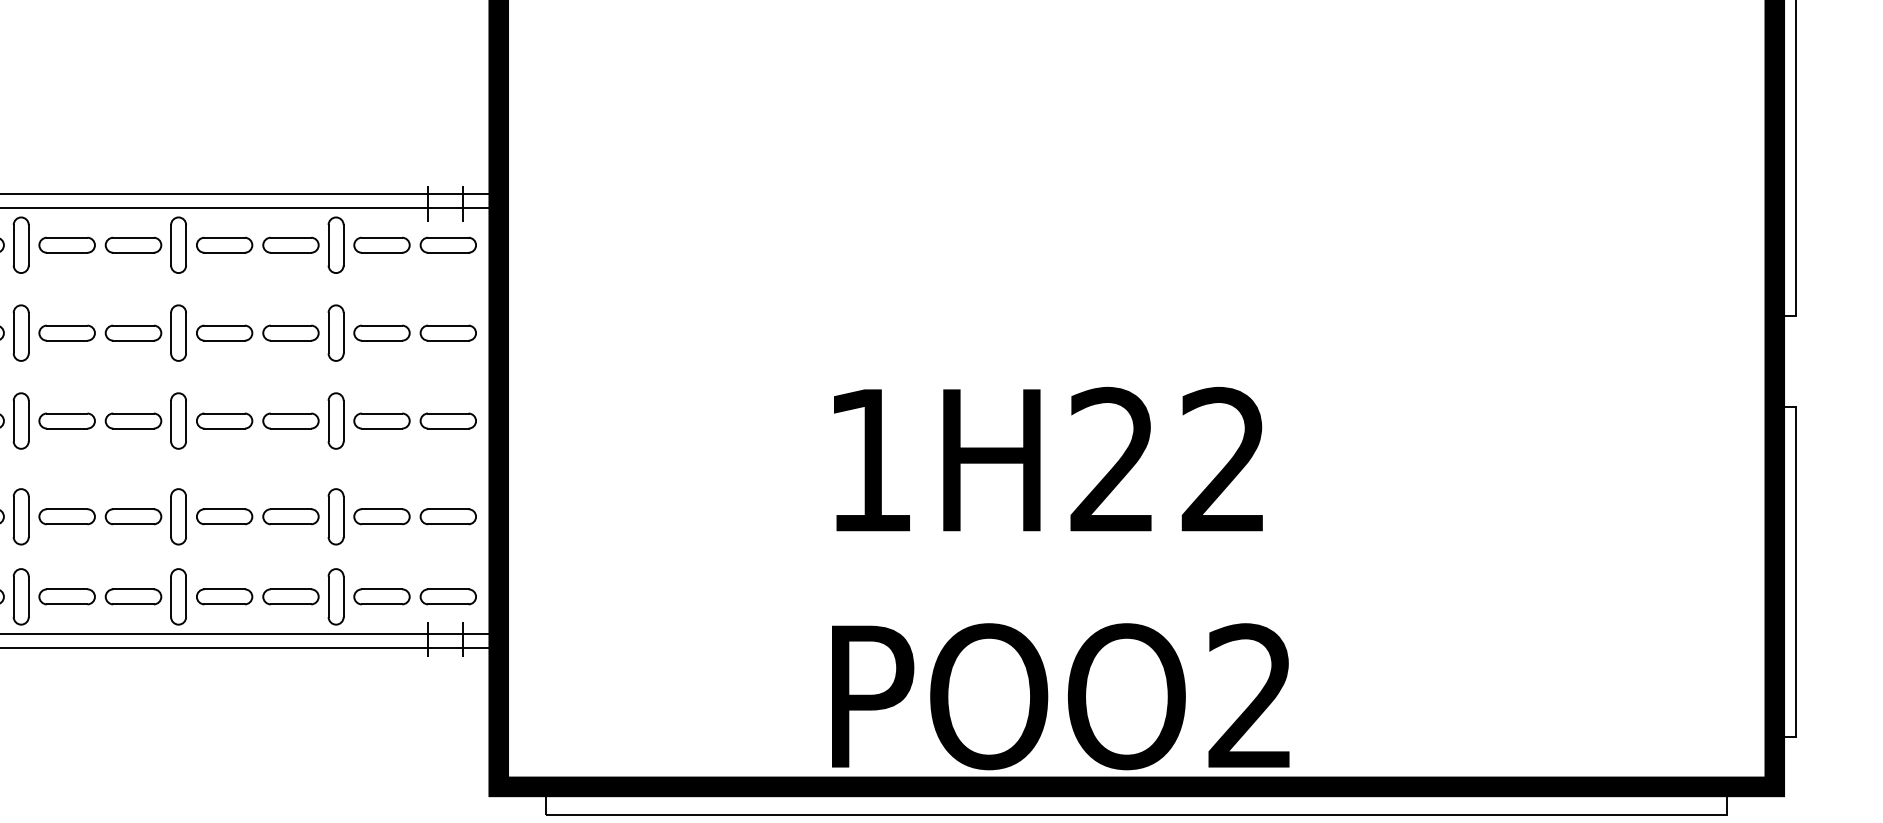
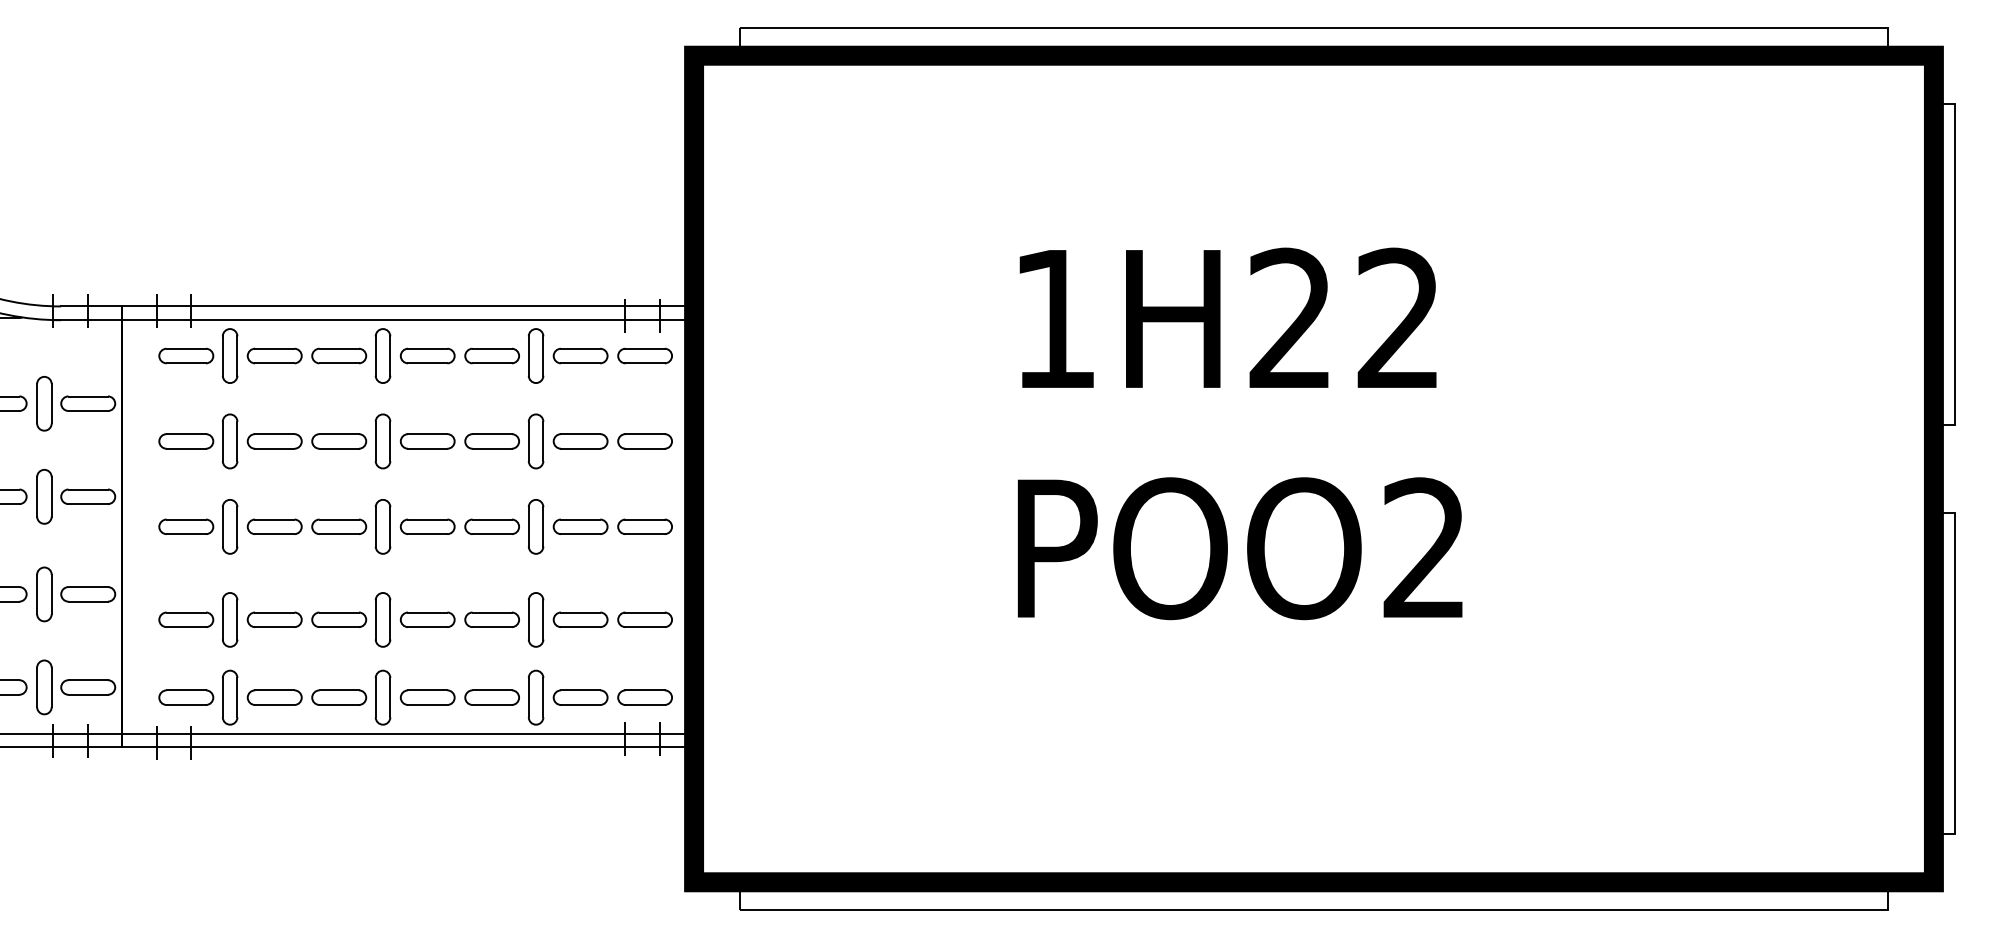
text: (1060, 578) -> (1239, 433), moved

